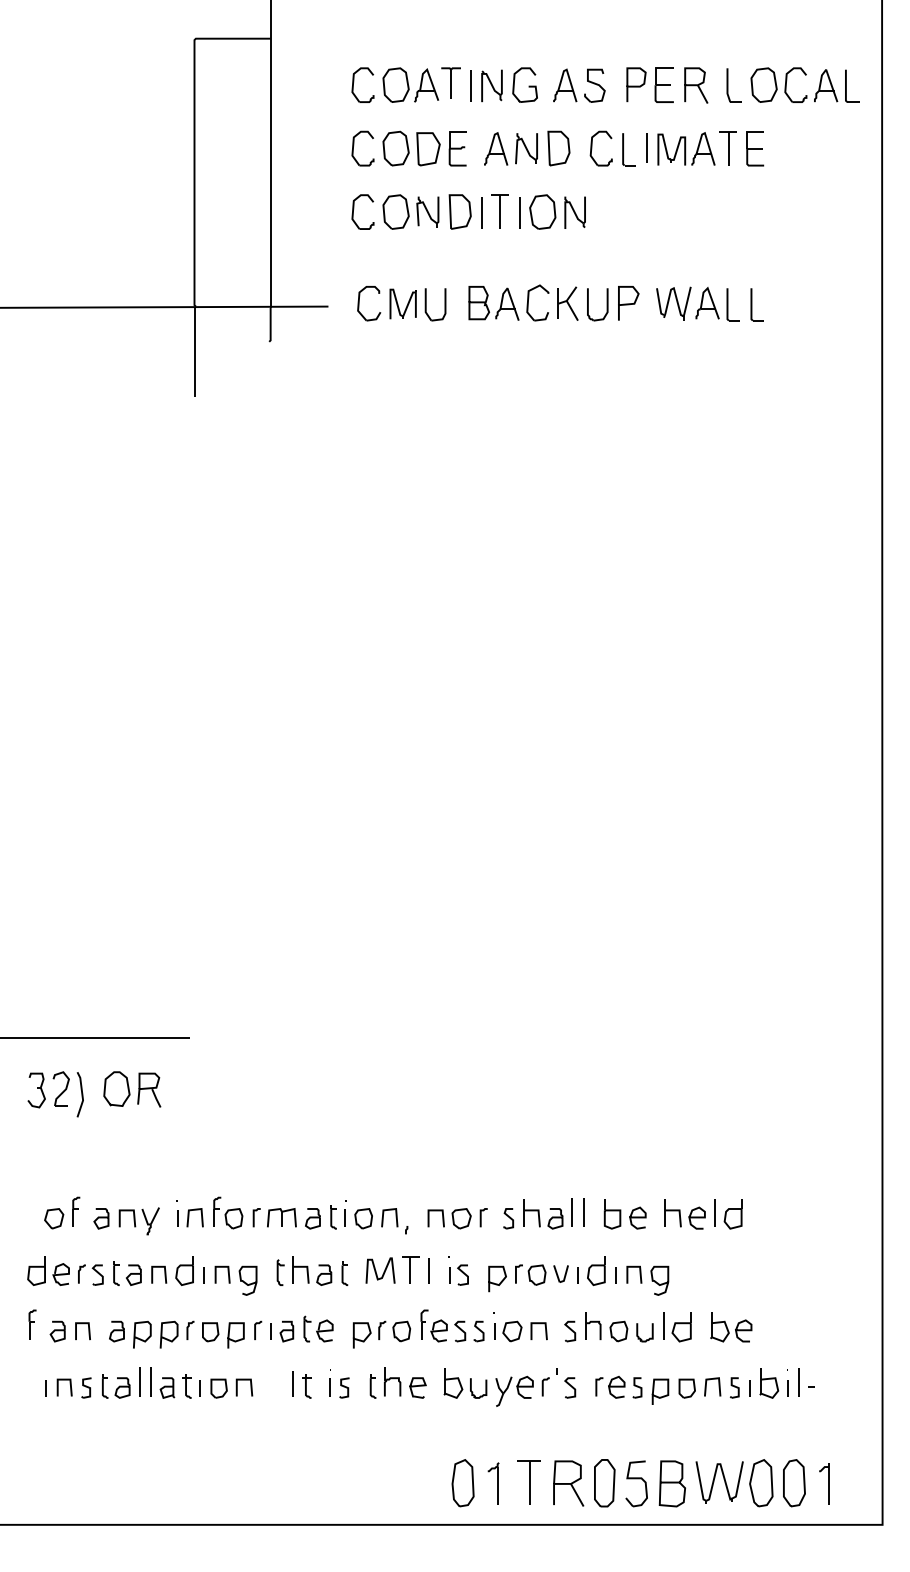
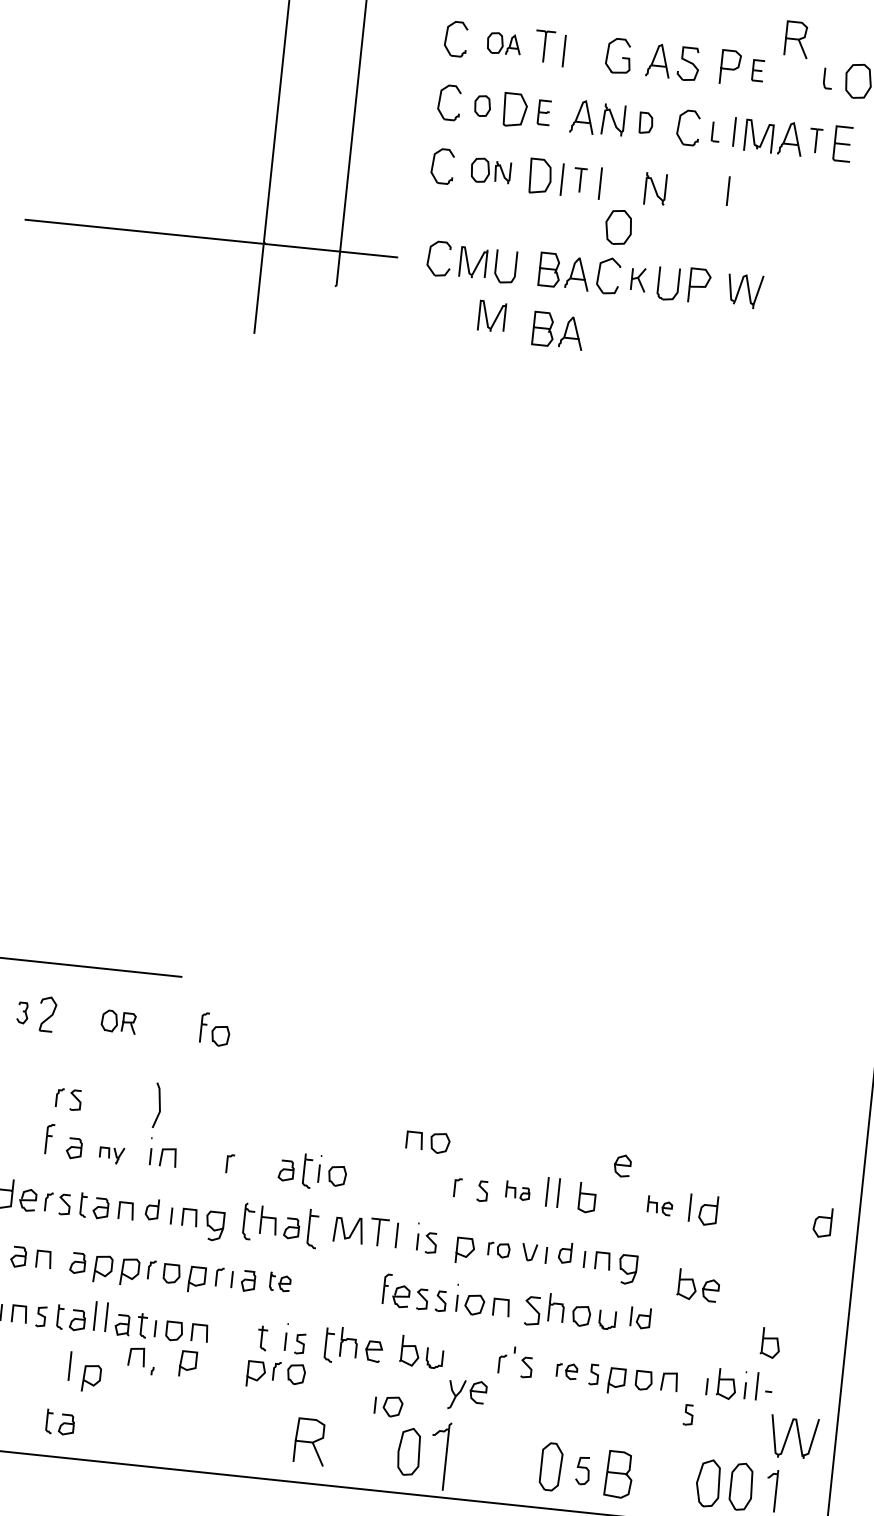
part: (410, 84) -> (503, 43), size x0.6
part: (663, 84) -> (757, 70), size x0.6
part: (491, 85) -> (585, 52), removed
part: (696, 85) -> (797, 39), moved
part: (733, 85) -> (827, 78), size x0.6
part: (395, 148) -> (482, 105), size x0.6
part: (457, 148) -> (544, 112), size x0.7
part: (558, 148) -> (645, 123), size x0.6
part: (727, 148) -> (815, 140), size x0.7
part: (628, 149) -> (715, 131), size x0.6
line: (646, 206) -> (727, 190), added
part: (410, 211) -> (490, 170), size x0.7
part: (499, 211) -> (579, 180), size x0.7
part: (542, 211) -> (618, 226), moved
part: (567, 303) -> (638, 279), size x0.7
part: (717, 304) -> (788, 296), removed
part: (756, 304) -> (827, 300), removed
part: (426, 354) -> (491, 315), added
part: (487, 363) -> (551, 331), added
part: (132, 1089) -> (119, 1022), size x0.6
part: (36, 1090) -> (22, 1013), size x0.6
line: (81, 1094) -> (158, 1105), moved
part: (90, 1170) -> (68, 1098), added
part: (228, 1212) -> (215, 1029), moved
part: (543, 1214) -> (518, 1190), size x0.6
part: (684, 1214) -> (659, 1205), size x0.6
part: (846, 1214) -> (822, 1222), added
part: (281, 1217) -> (255, 1166), removed
part: (333, 1217) -> (307, 1171), size x1.4
curve: (637, 1217) -> (622, 1165), moved
part: (54, 1218) -> (27, 1143), removed
part: (449, 1218) -> (427, 1141), moved
part: (138, 1221) -> (111, 1155), size x0.6
part: (394, 1221) -> (141, 1361), moved
part: (184, 1270) -> (152, 1209), size x0.7
part: (596, 1270) -> (565, 1252), size x0.7
part: (280, 1272) -> (248, 1221), size x1.4
part: (344, 1273) -> (312, 1229), size x1.6
part: (530, 1274) -> (498, 1249), size x0.7
part: (677, 1327) -> (640, 1318), size x0.7
part: (731, 1327) -> (698, 1285), moved
part: (318, 1328) -> (280, 1281), size x0.7
part: (570, 1331) -> (532, 1311), size x1.4
part: (381, 1334) -> (275, 1375), moved
part: (808, 1338) -> (770, 1343), added
line: (292, 1383) -> (248, 1333), removed
part: (372, 1386) -> (328, 1345), size x1.4
part: (610, 1387) -> (567, 1371), size x0.7
part: (734, 1387) -> (688, 1414), moved
part: (514, 1390) -> (467, 1394), moved
curve: (233, 1423) -> (185, 1367), added
line: (119, 1433) -> (69, 1365), added
part: (438, 1440) -> (389, 1406), added
curve: (140, 1447) -> (89, 1382), added
part: (528, 1482) -> (474, 1458), removed
part: (719, 1482) -> (793, 1437), moved
part: (493, 1483) -> (439, 1455), size x1.6
part: (568, 1483) -> (310, 1441), moved
part: (636, 1483) -> (583, 1470), size x0.6
part: (116, 1490) -> (60, 1422), added

